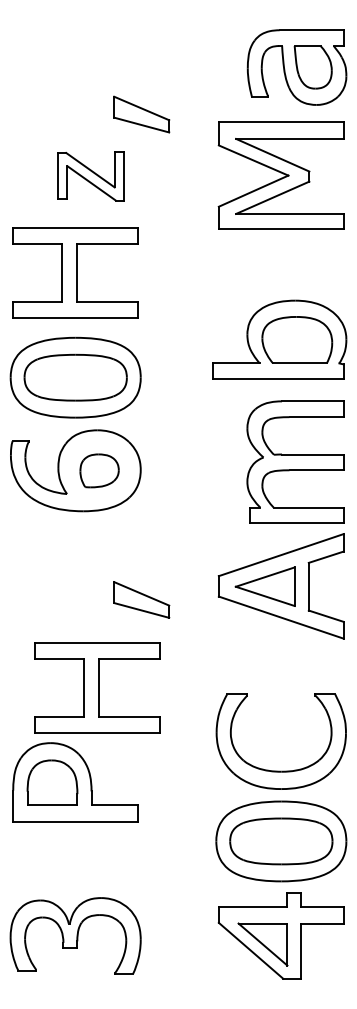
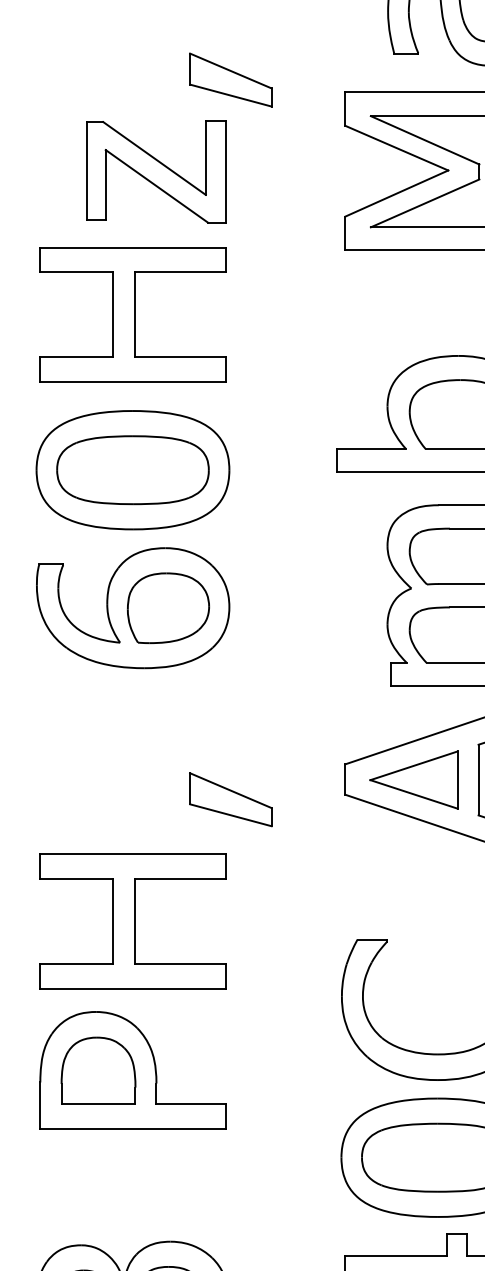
part: (90, 176) -> (154, 171), size x1.43
part: (99, 470) -> (168, 607), size x1.43
part: (97, 687) -> (132, 920), moved

